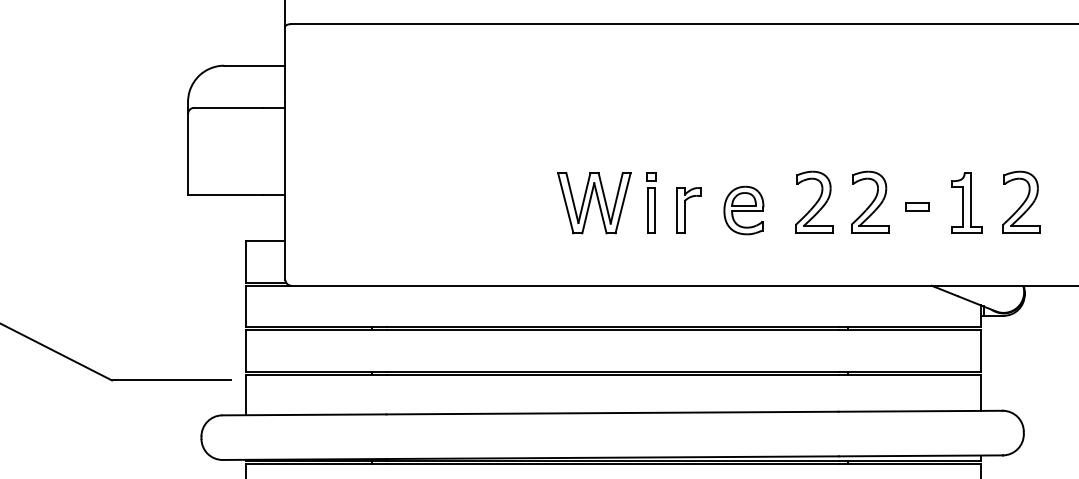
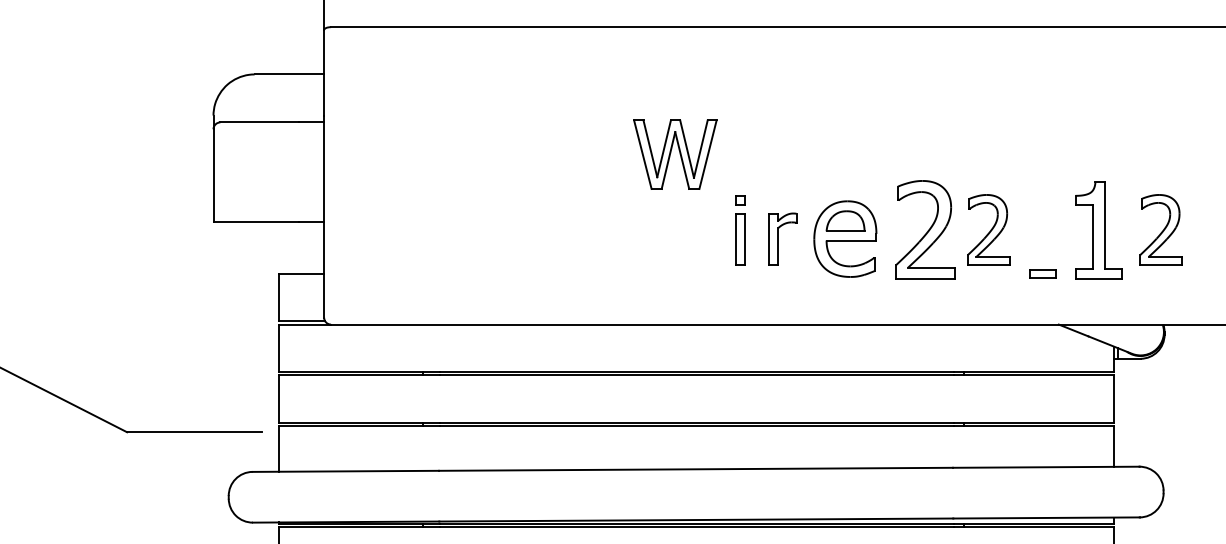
part: (594, 202) -> (675, 154), moved
part: (814, 202) -> (925, 229), size x1.4
part: (966, 202) -> (1098, 230), size x1.4
part: (917, 206) -> (1042, 273), moved
part: (744, 210) -> (845, 238), size x1.4

